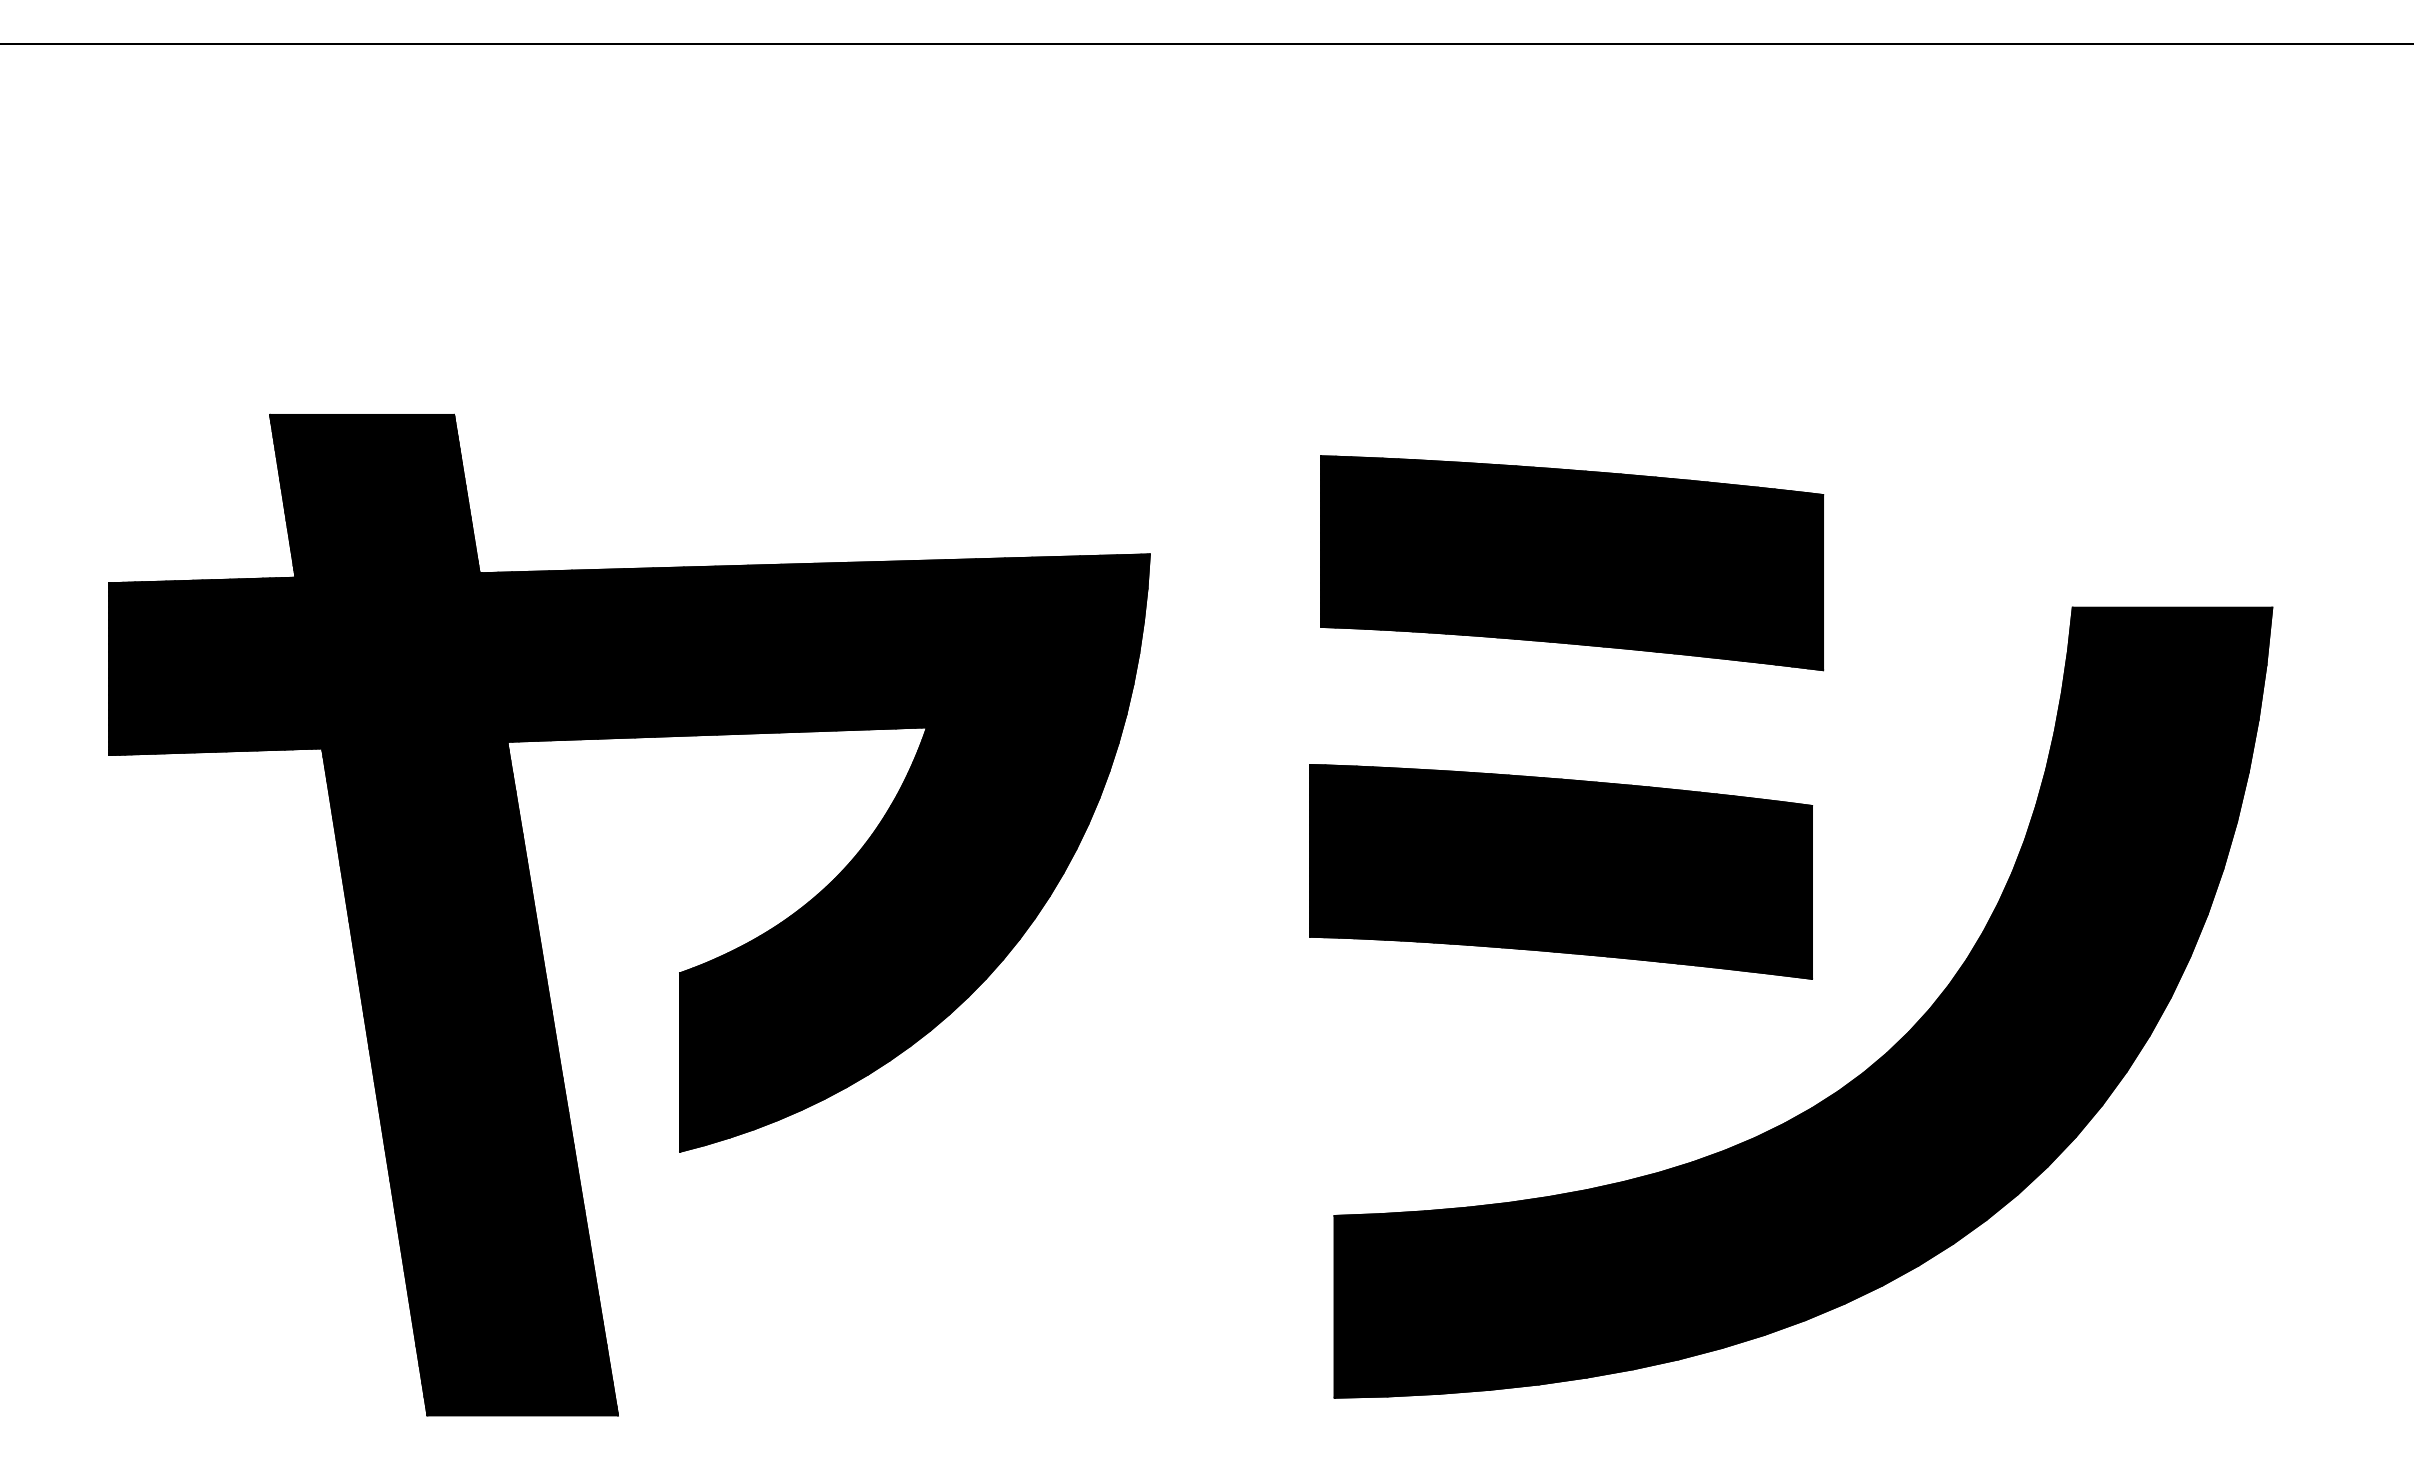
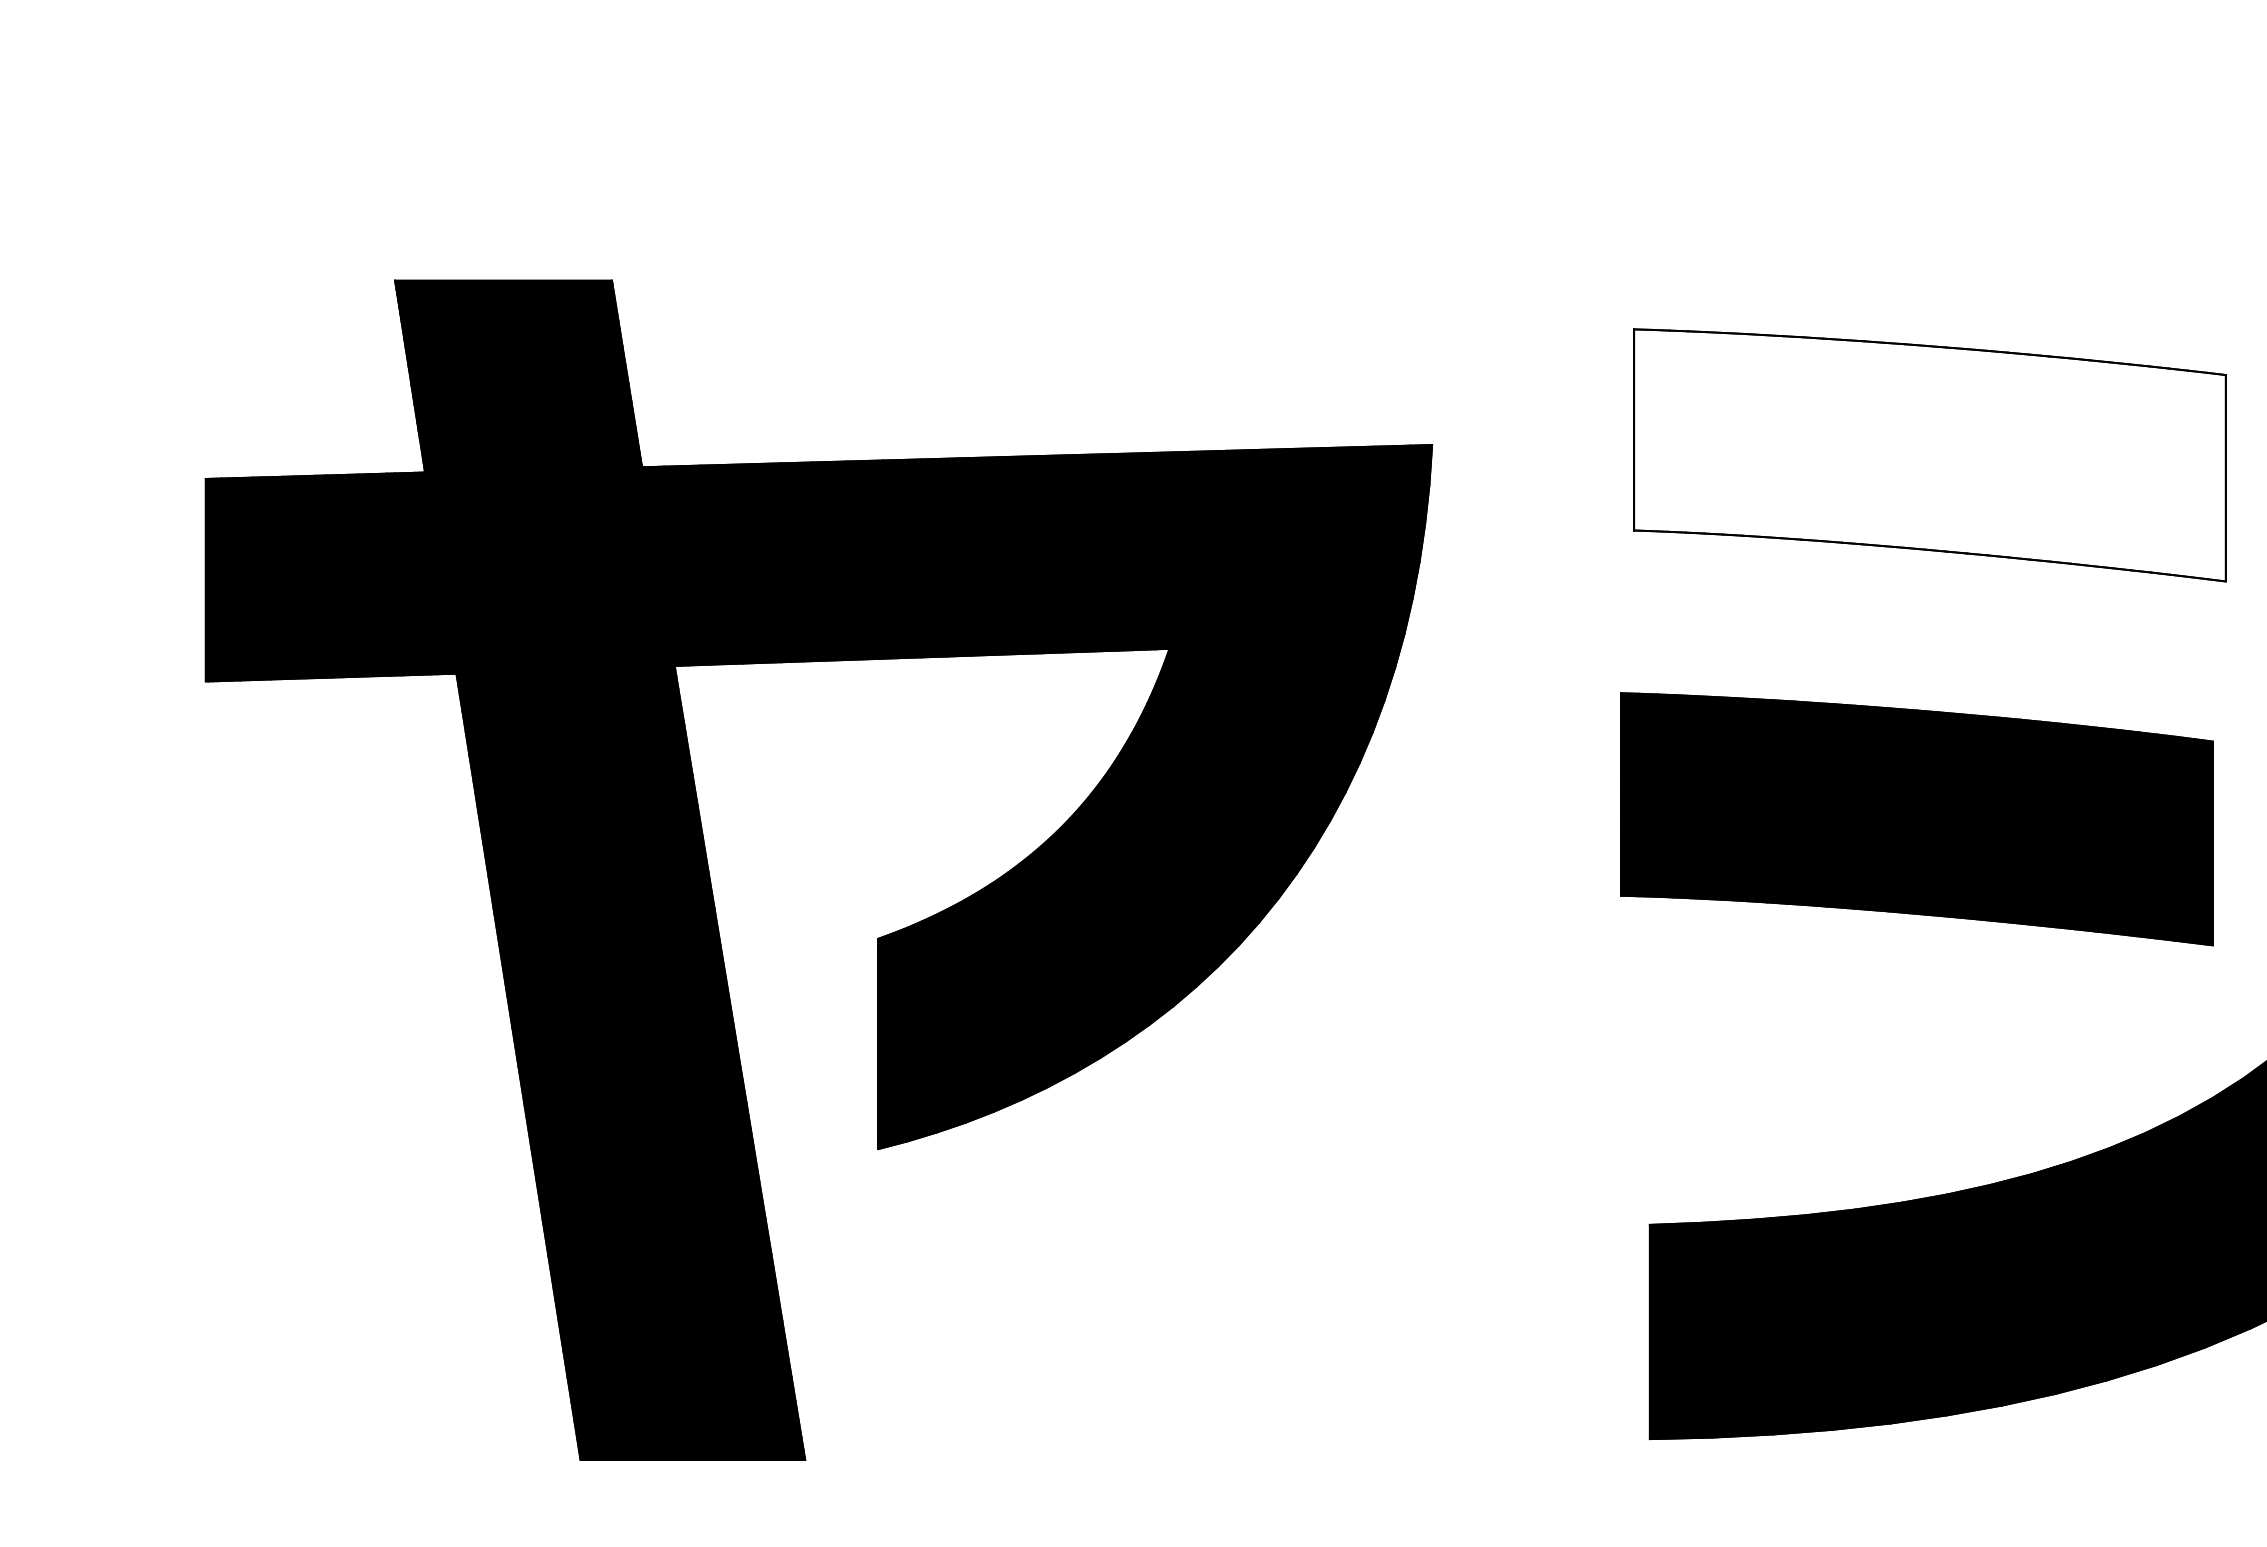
fill: (1572, 563) -> (1930, 455), removed

